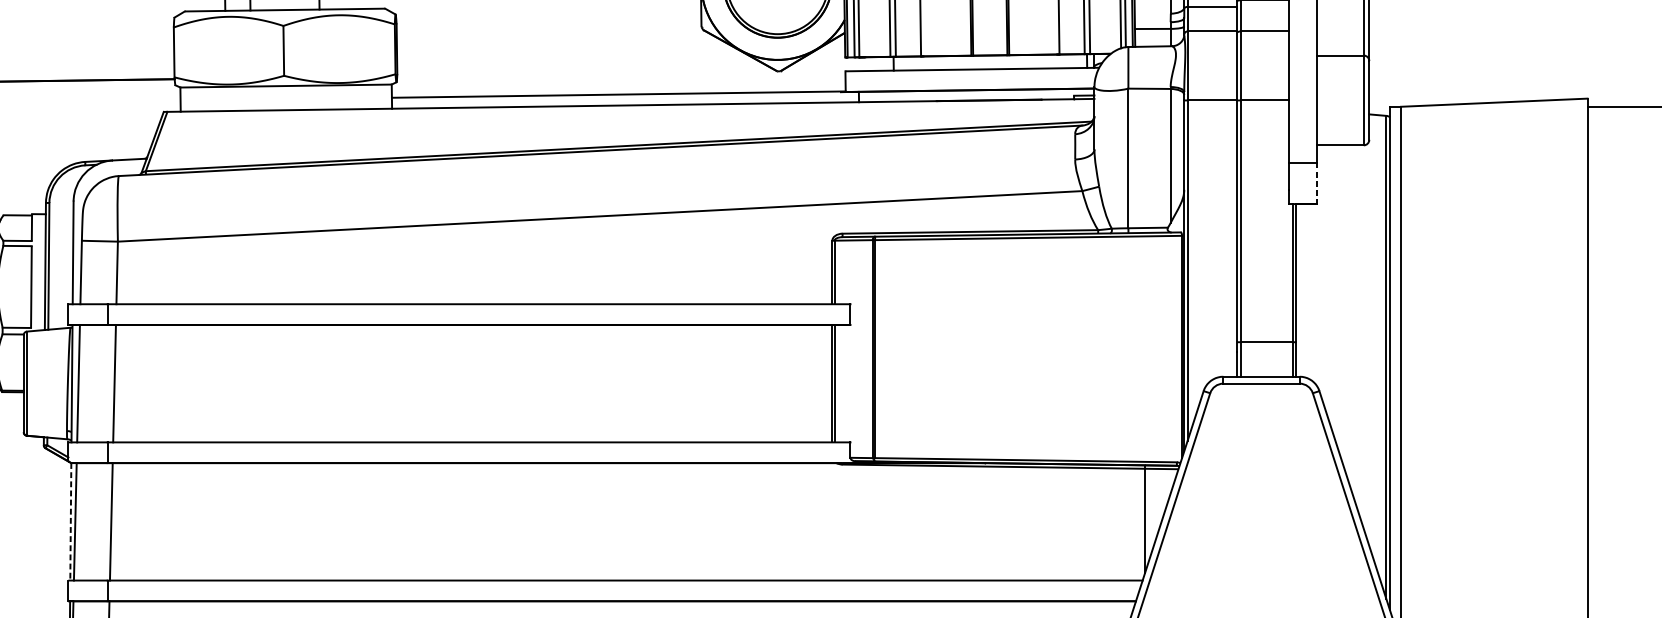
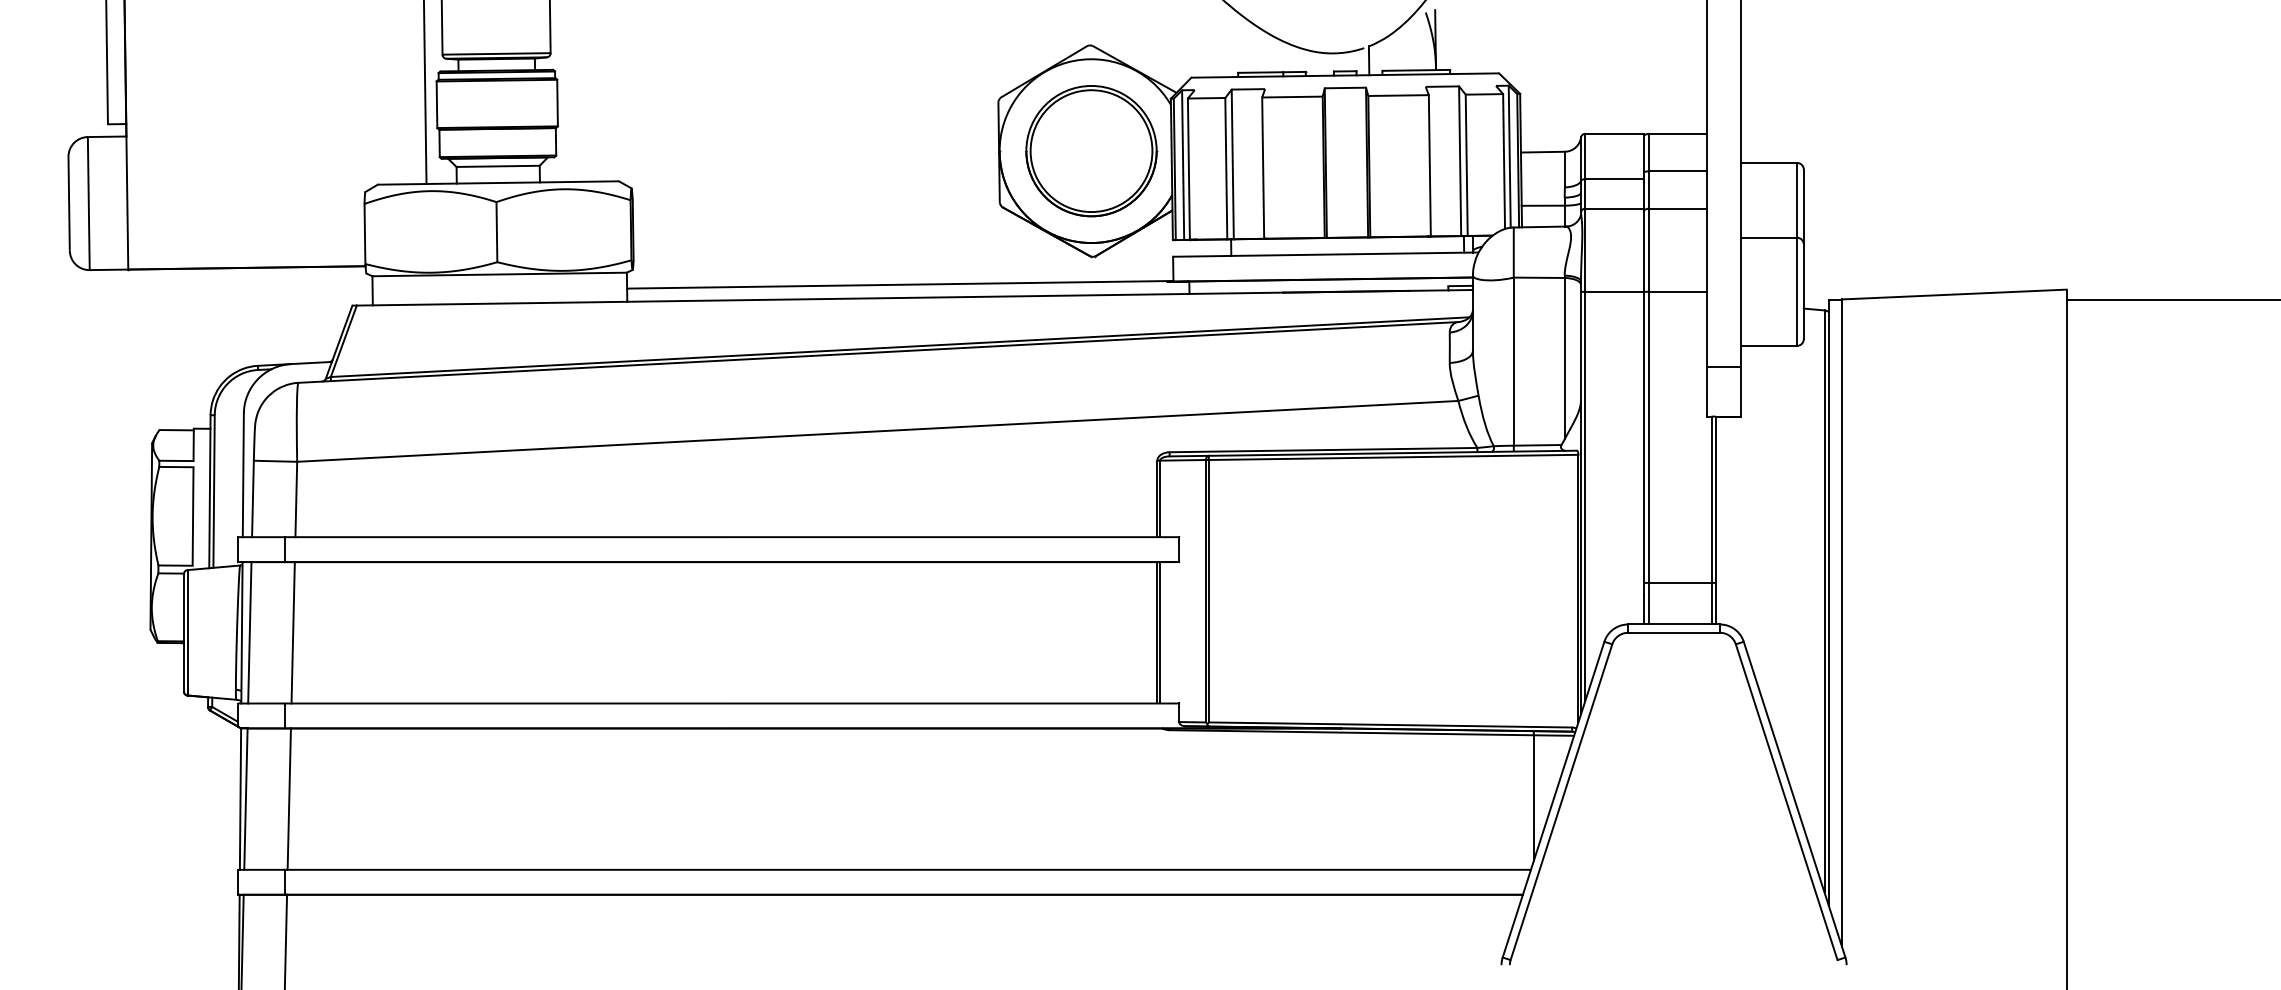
line: (1316, 183) -> (1740, 391), dashed -> solid
line: (70, 522) -> (240, 799), dashed -> solid

